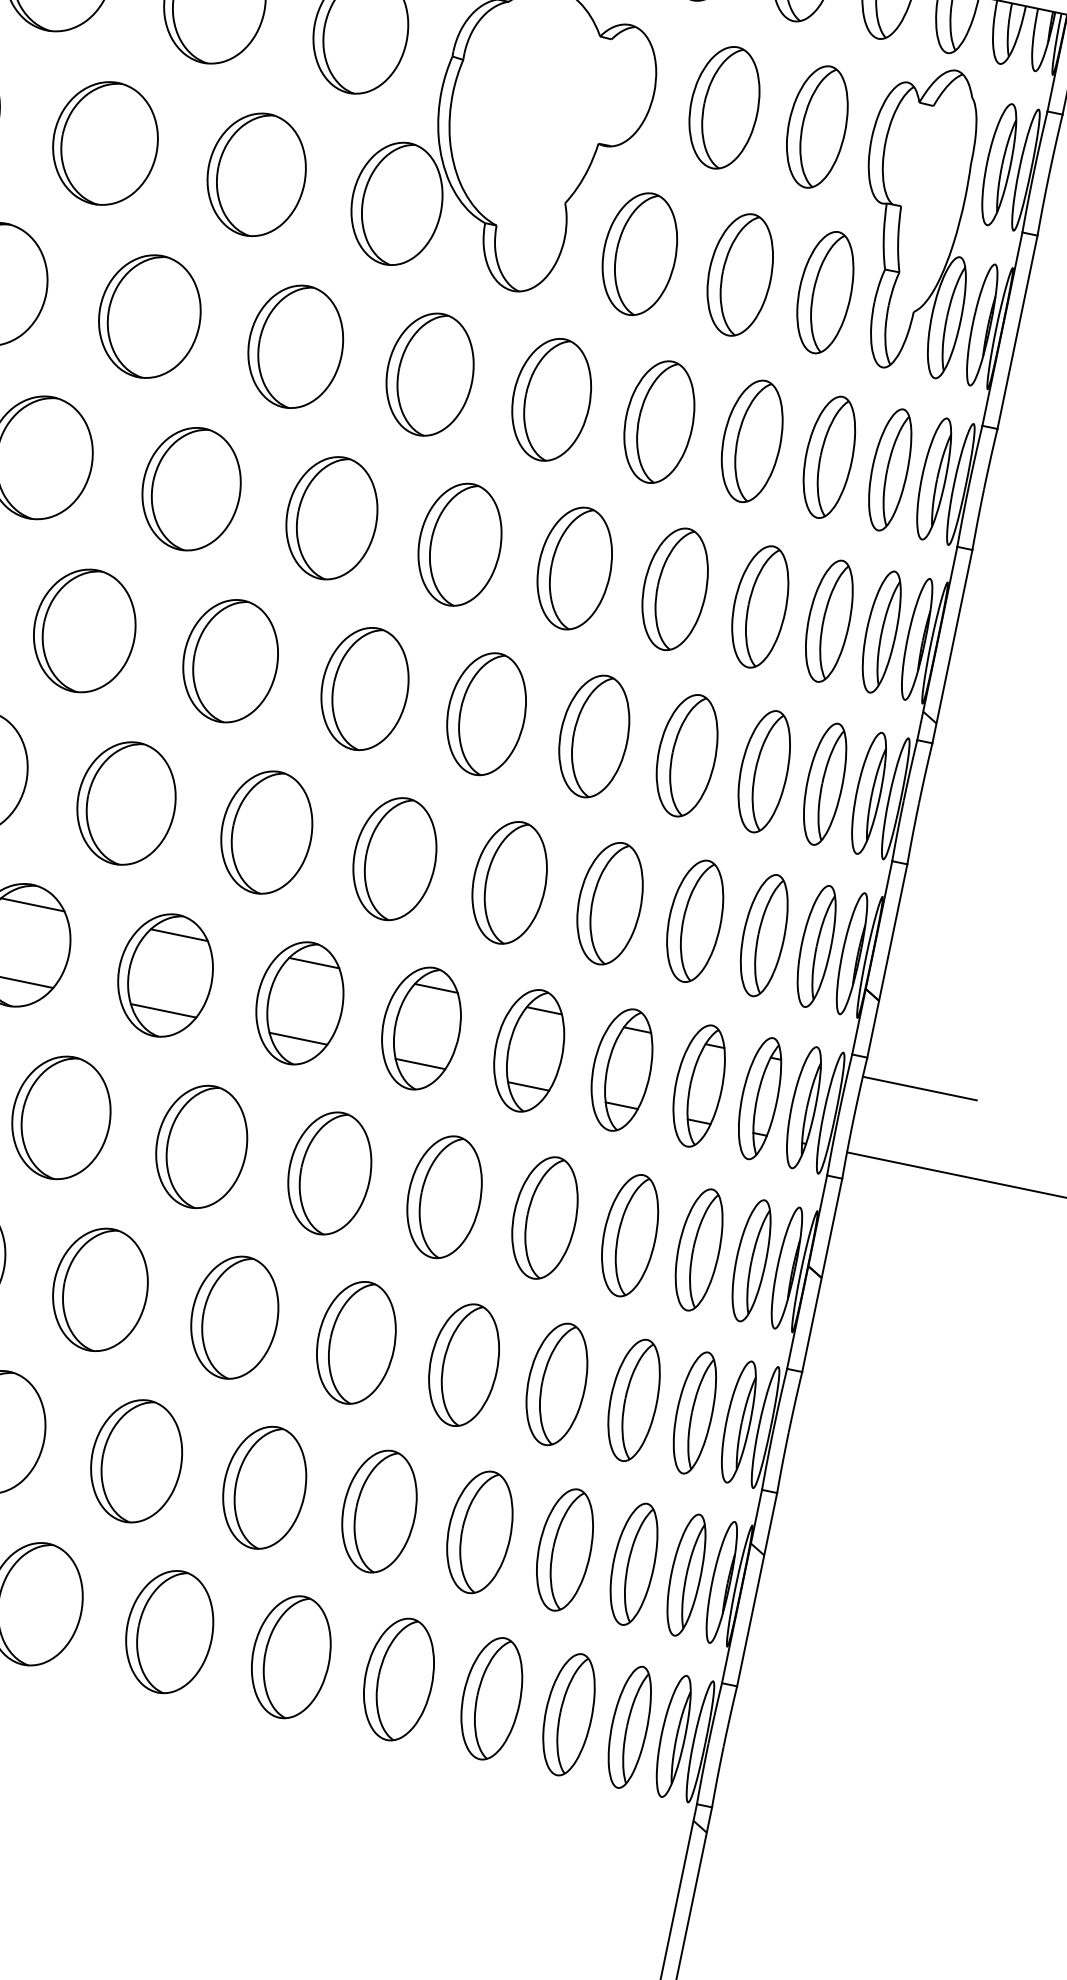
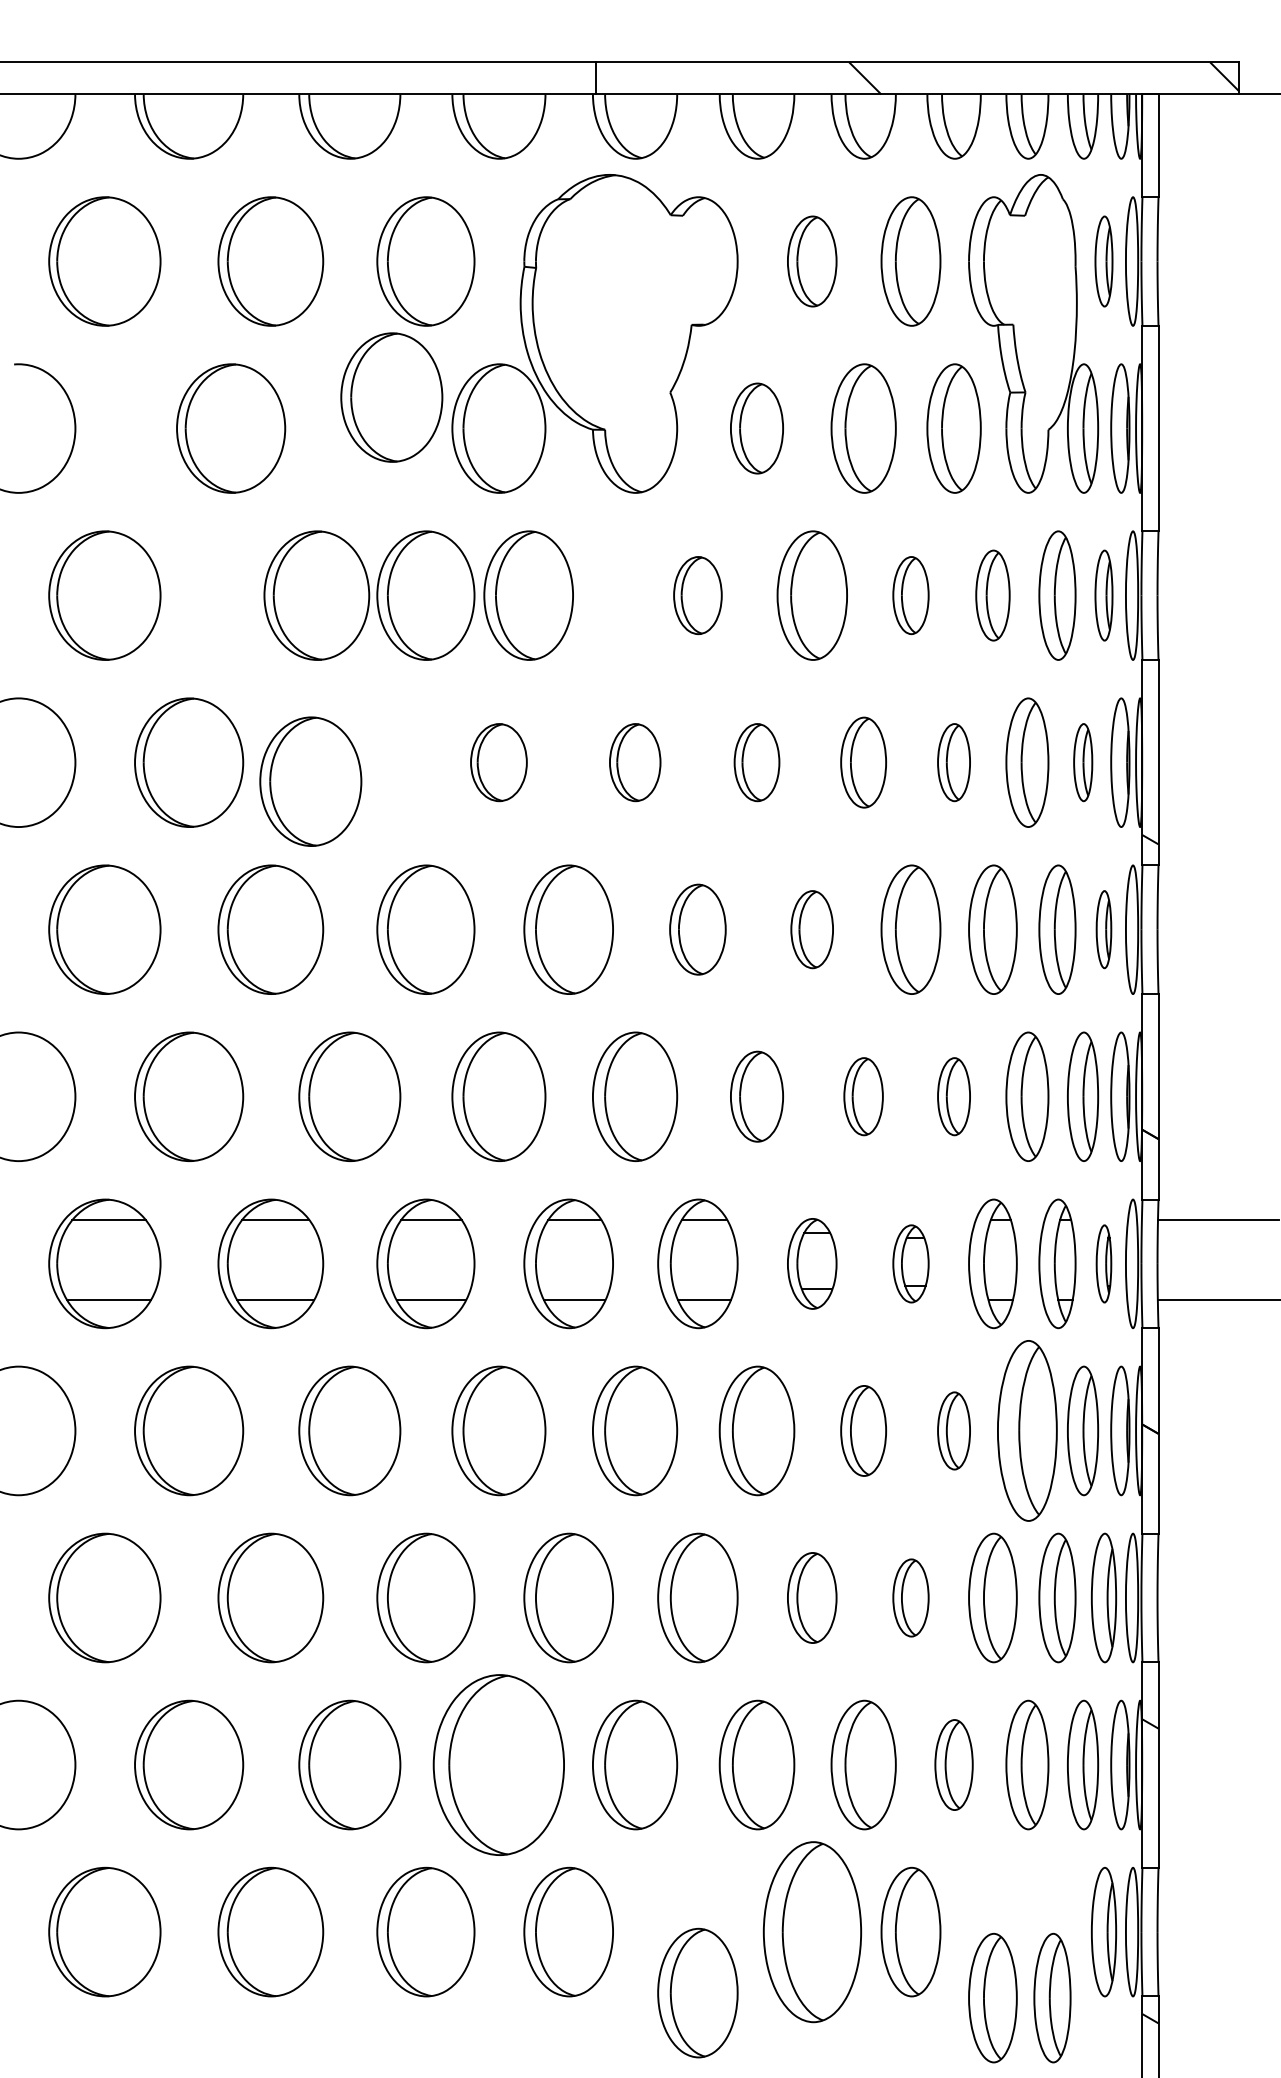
part: (723, 107) -> (811, 261), size x0.7
part: (105, 143) -> (231, 428), moved
part: (998, 164) -> (1103, 261), size x0.7
part: (256, 174) -> (391, 397), moved
part: (639, 253) -> (756, 428), size x0.7
part: (149, 316) -> (316, 595), moved
part: (429, 374) -> (528, 595), moved
part: (551, 399) -> (697, 595), size x0.6
part: (751, 440) -> (910, 595), size x0.6
part: (828, 456) -> (992, 595), size x0.7
part: (933, 478) -> (1103, 595), size x0.7
part: (191, 488) -> (310, 781), moved
part: (331, 517) -> (498, 762), size x0.6
part: (460, 544) -> (635, 762), size x0.6
part: (574, 568) -> (756, 762), size x0.6
part: (674, 588) -> (863, 762), size x0.7
part: (759, 606) -> (953, 762), size x0.6
part: (881, 631) -> (1083, 762), size x0.6
part: (486, 713) -> (697, 929), size x0.7
part: (593, 735) -> (811, 929), size x0.6
part: (868, 792) -> (1103, 929), size x0.6
part: (509, 882) -> (756, 1096), size x0.7
part: (609, 903) -> (863, 1096), size x0.6
part: (694, 920) -> (953, 1096), size x0.6
part: (528, 1050) -> (811, 1263), size x0.7
part: (621, 1069) -> (910, 1263), size x0.6
part: (803, 1107) -> (1103, 1263), size x0.6
part: (544, 1217) -> (863, 1430), size x0.7
part: (629, 1234) -> (953, 1430), size x0.6
part: (699, 1249) -> (1027, 1430), size x1.4
part: (463, 1364) -> (811, 1597), size x0.7
part: (556, 1383) -> (910, 1597), size x0.6
part: (136, 1460) -> (498, 1764), size x1.4
part: (564, 1549) -> (953, 1764), size x0.7
part: (290, 1656) -> (697, 1992), moved
part: (398, 1678) -> (811, 1931), size x1.4
part: (568, 1713) -> (992, 1997), moved
part: (629, 1726) -> (1052, 1997), moved

